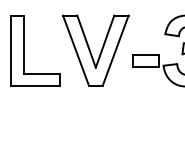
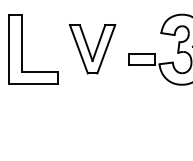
part: (95, 49) -> (92, 48), size x0.7

